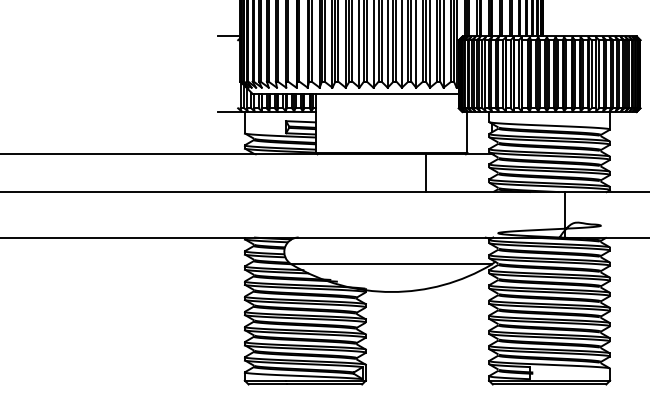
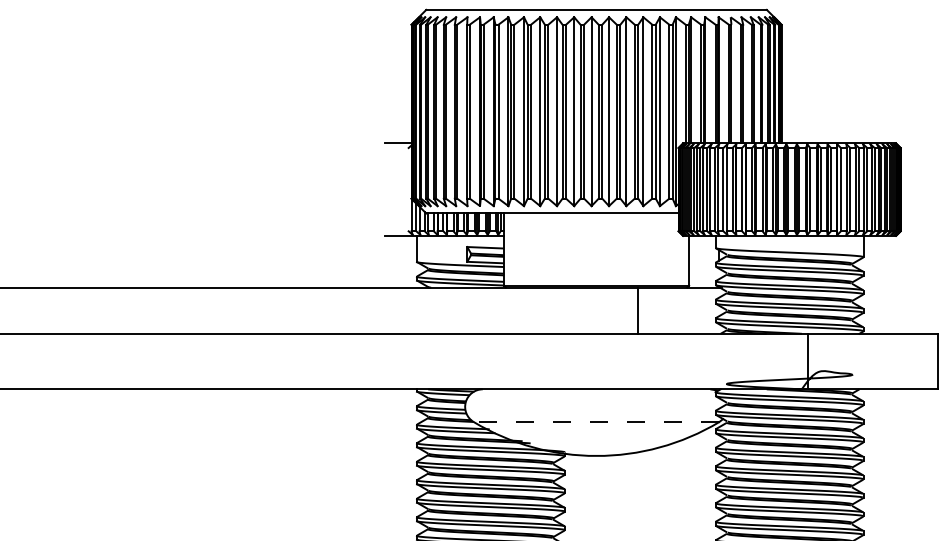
line: (391, 264) -> (596, 422), solid -> dashed

